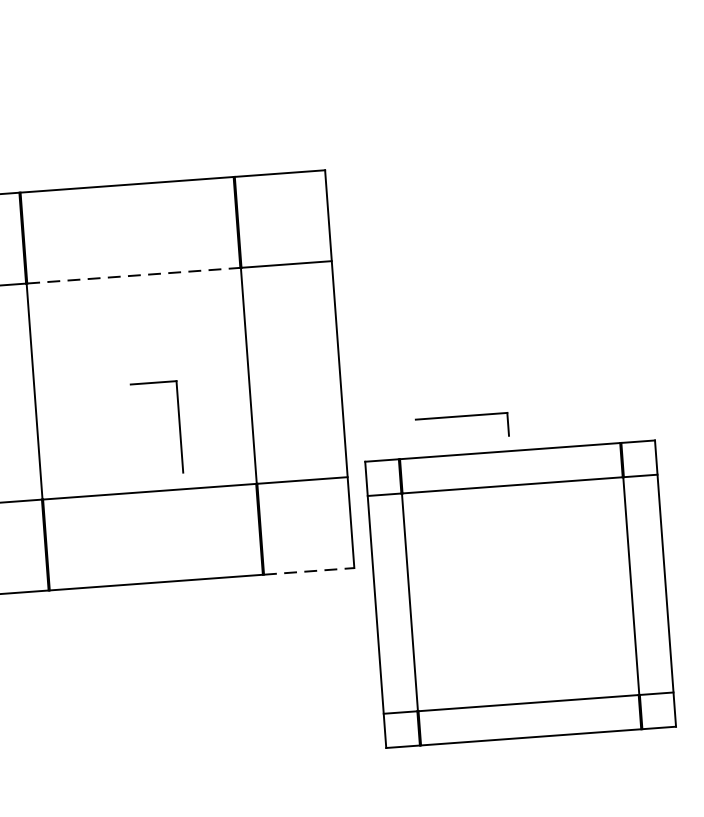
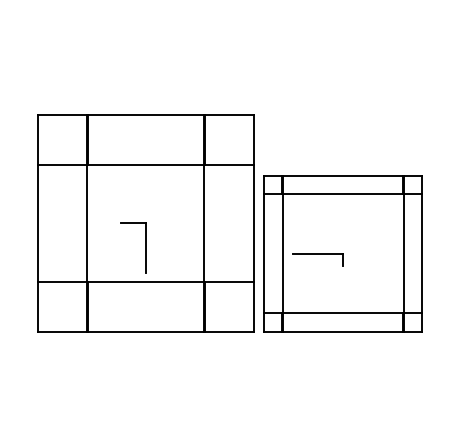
line: (135, 275) -> (146, 164), dashed -> solid
part: (179, 425) -> (145, 247), moved
line: (309, 572) -> (229, 332), dashed -> solid
part: (519, 593) -> (342, 253), moved

